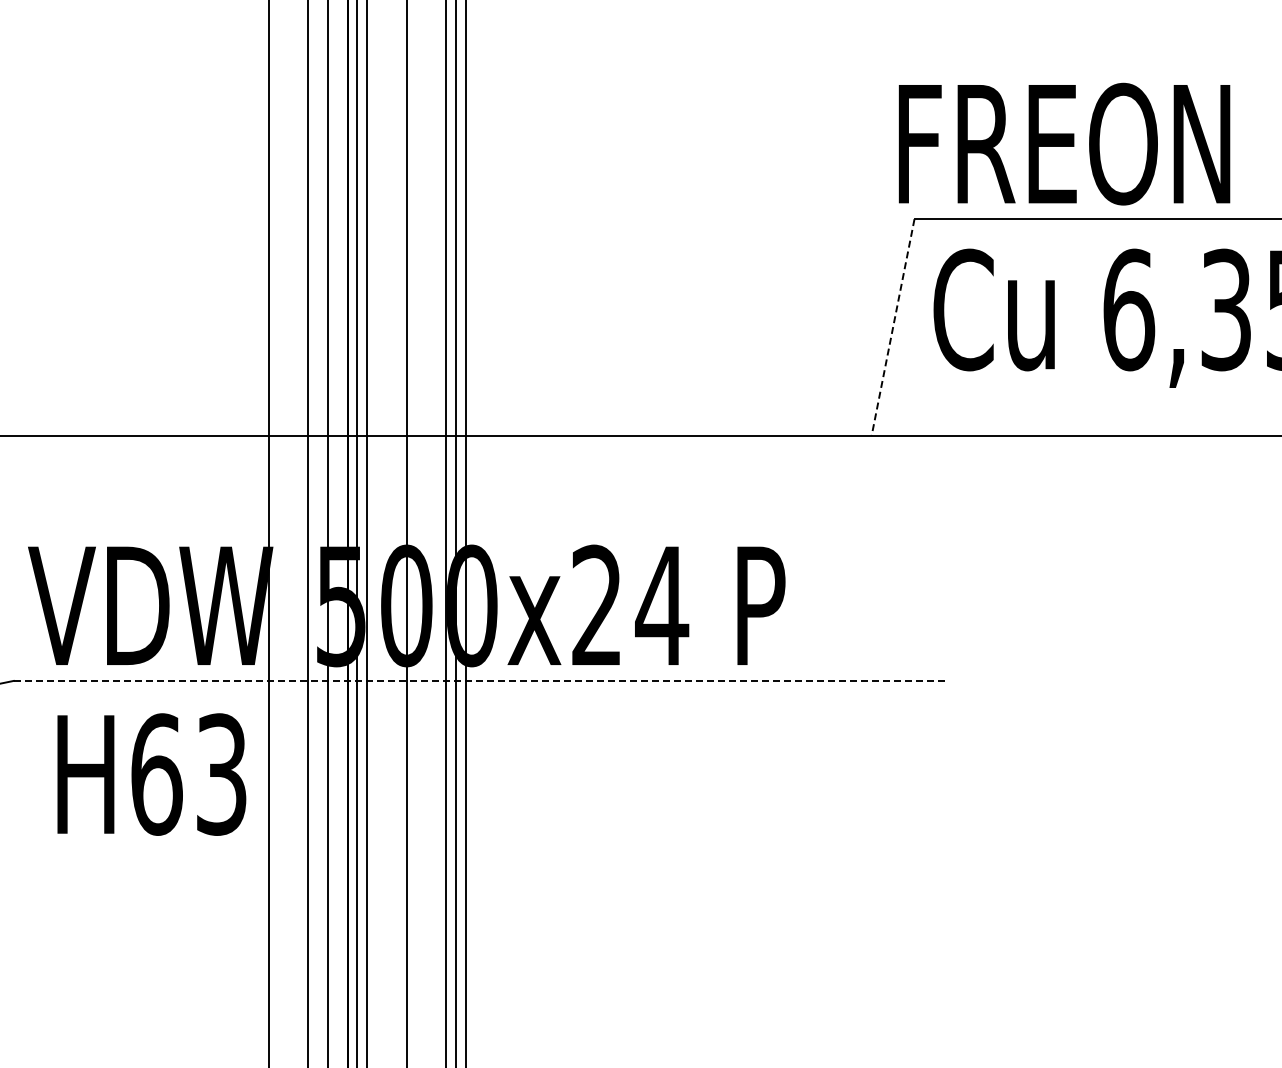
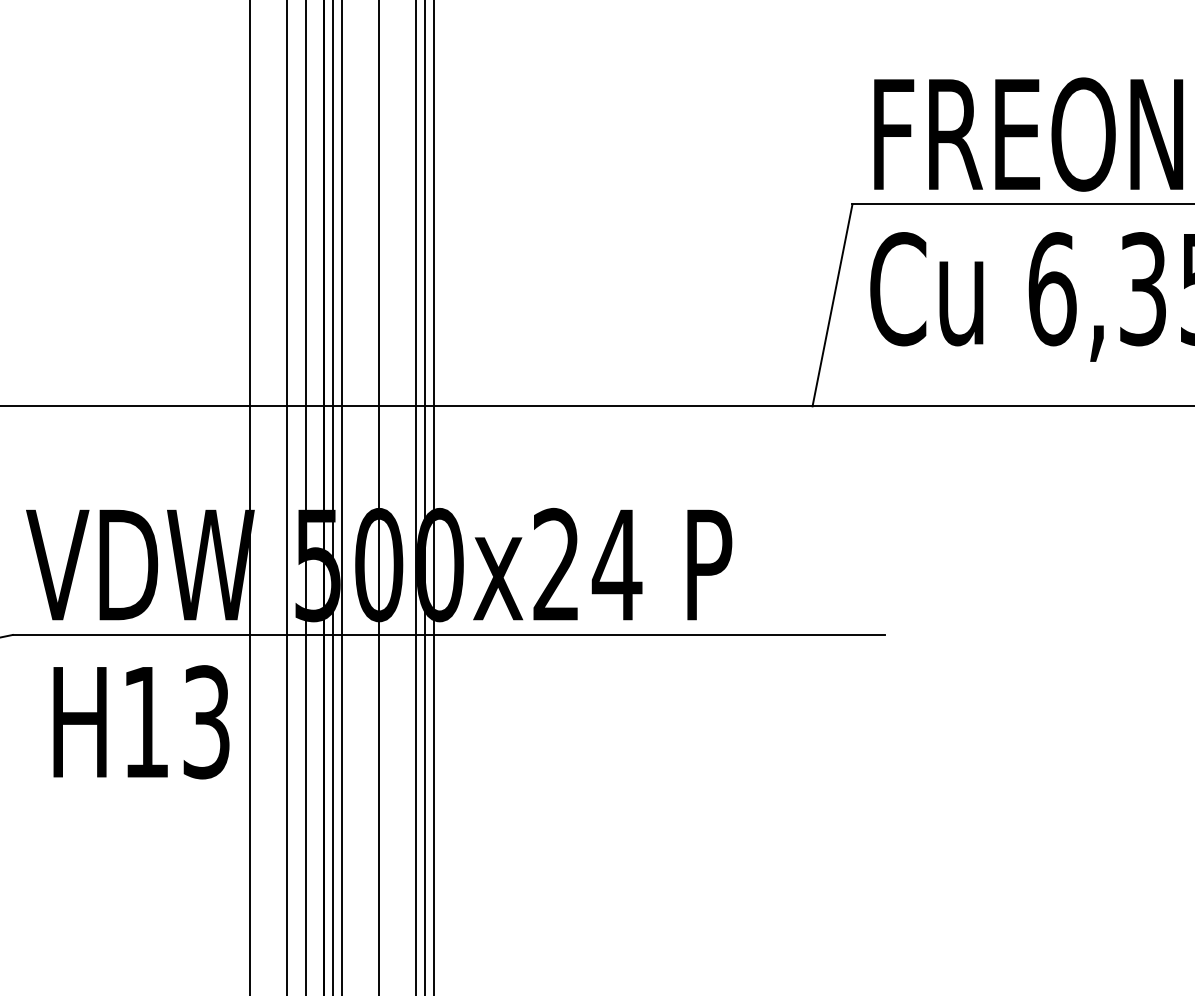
text: (1064, 143) -> (1028, 133), moved
line: (893, 327) -> (832, 305), dashed -> solid
line: (481, 680) -> (448, 634), dashed -> solid
text: (156, 774) -> (145, 722), H63 -> H13

